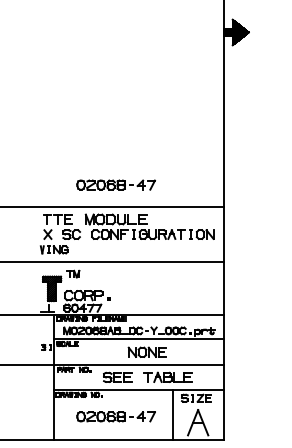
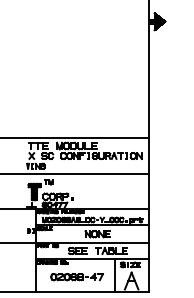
part: (115, 185) -> (76, 123), removed

